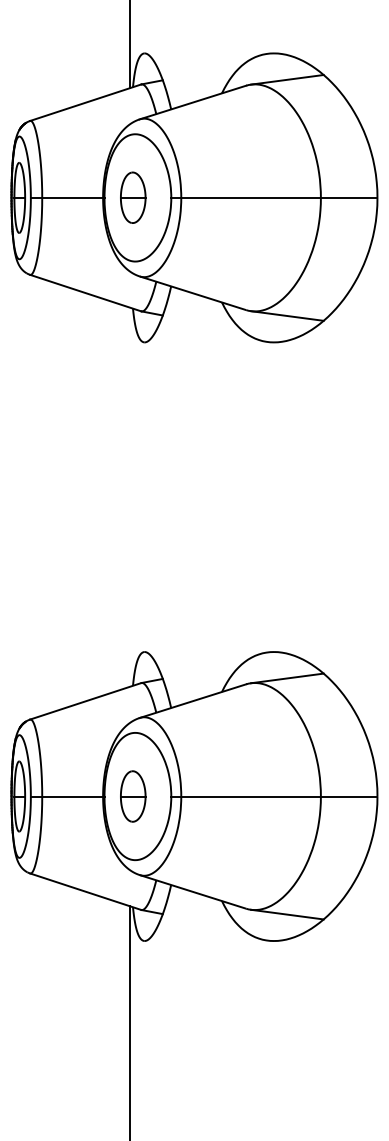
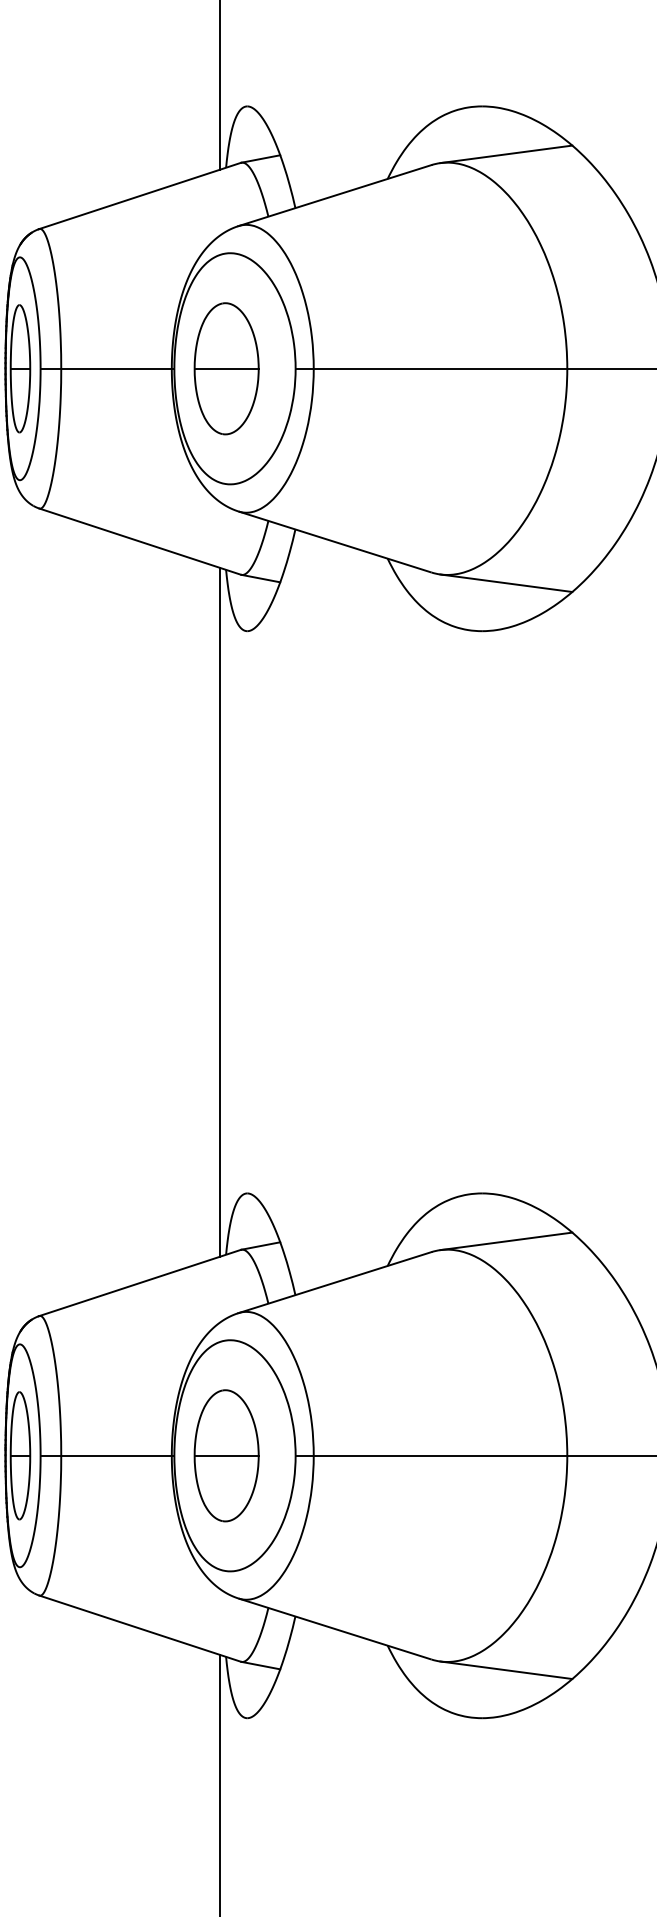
part: (132, 197) -> (225, 368), size x1.43
line: (129, 496) -> (219, 910), added
part: (132, 796) -> (225, 1455), size x1.43

